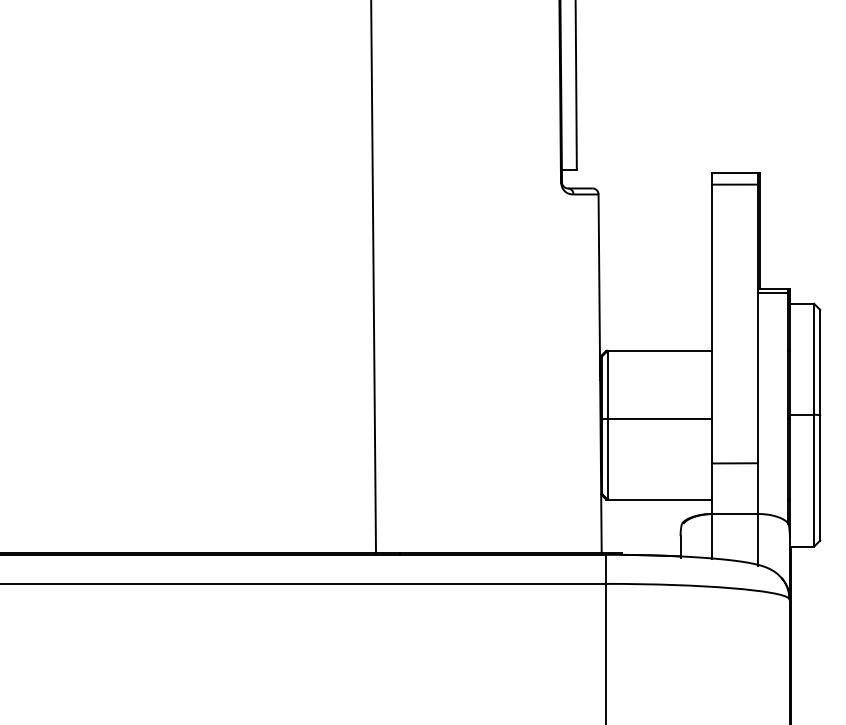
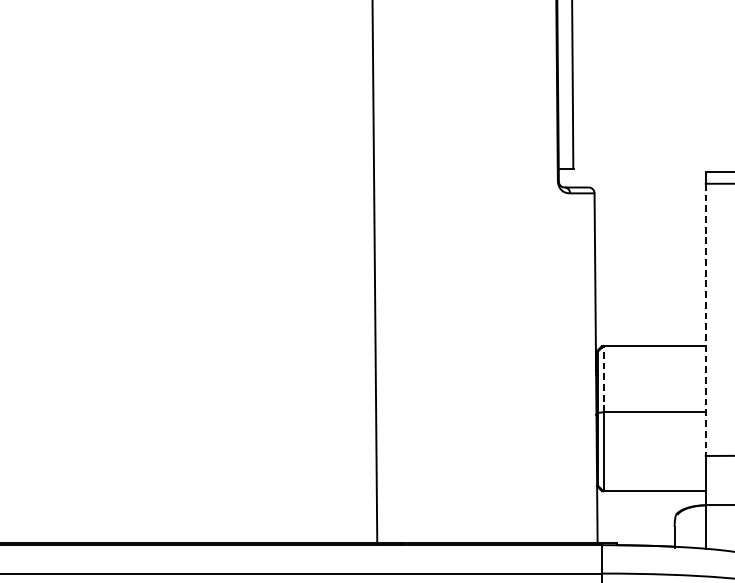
line: (712, 324) -> (705, 320), solid -> dashed
line: (607, 384) -> (603, 378), solid -> dashed

